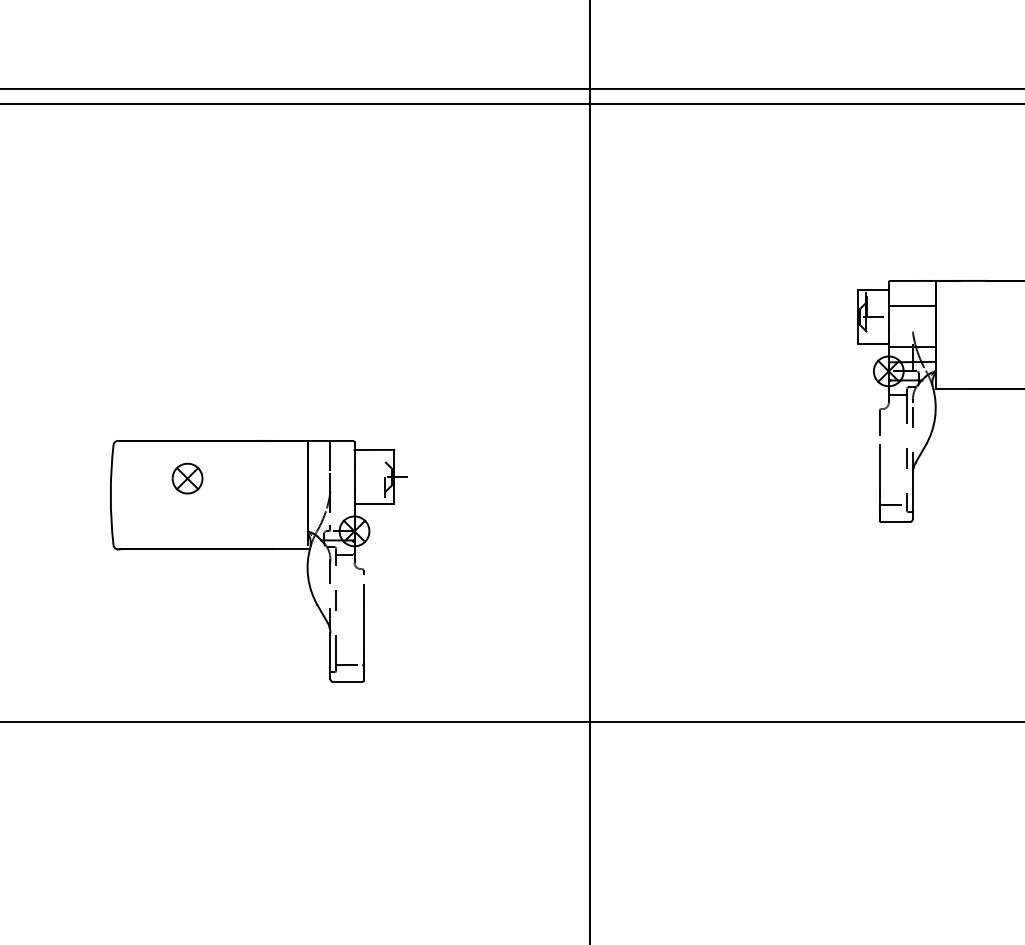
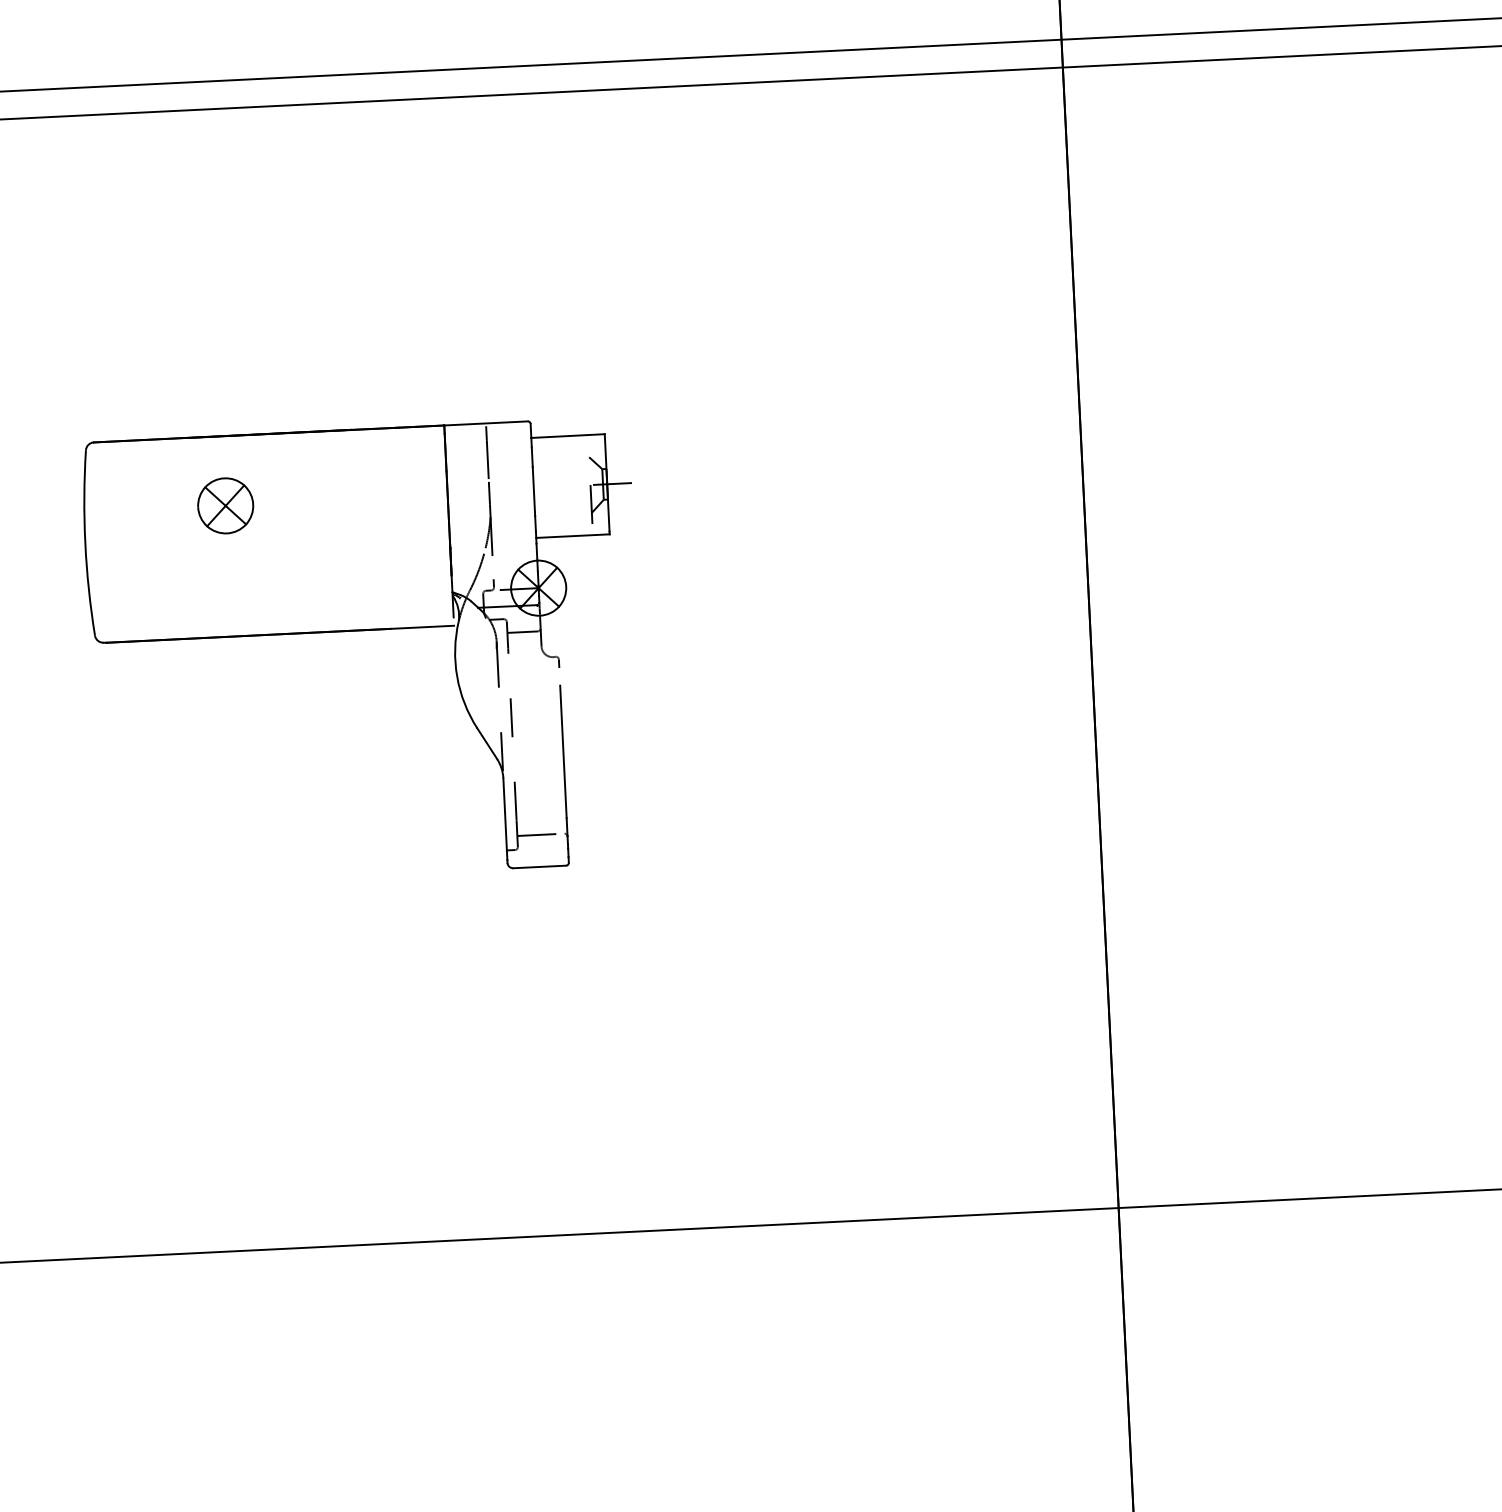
part: (258, 549) -> (363, 630), moved

